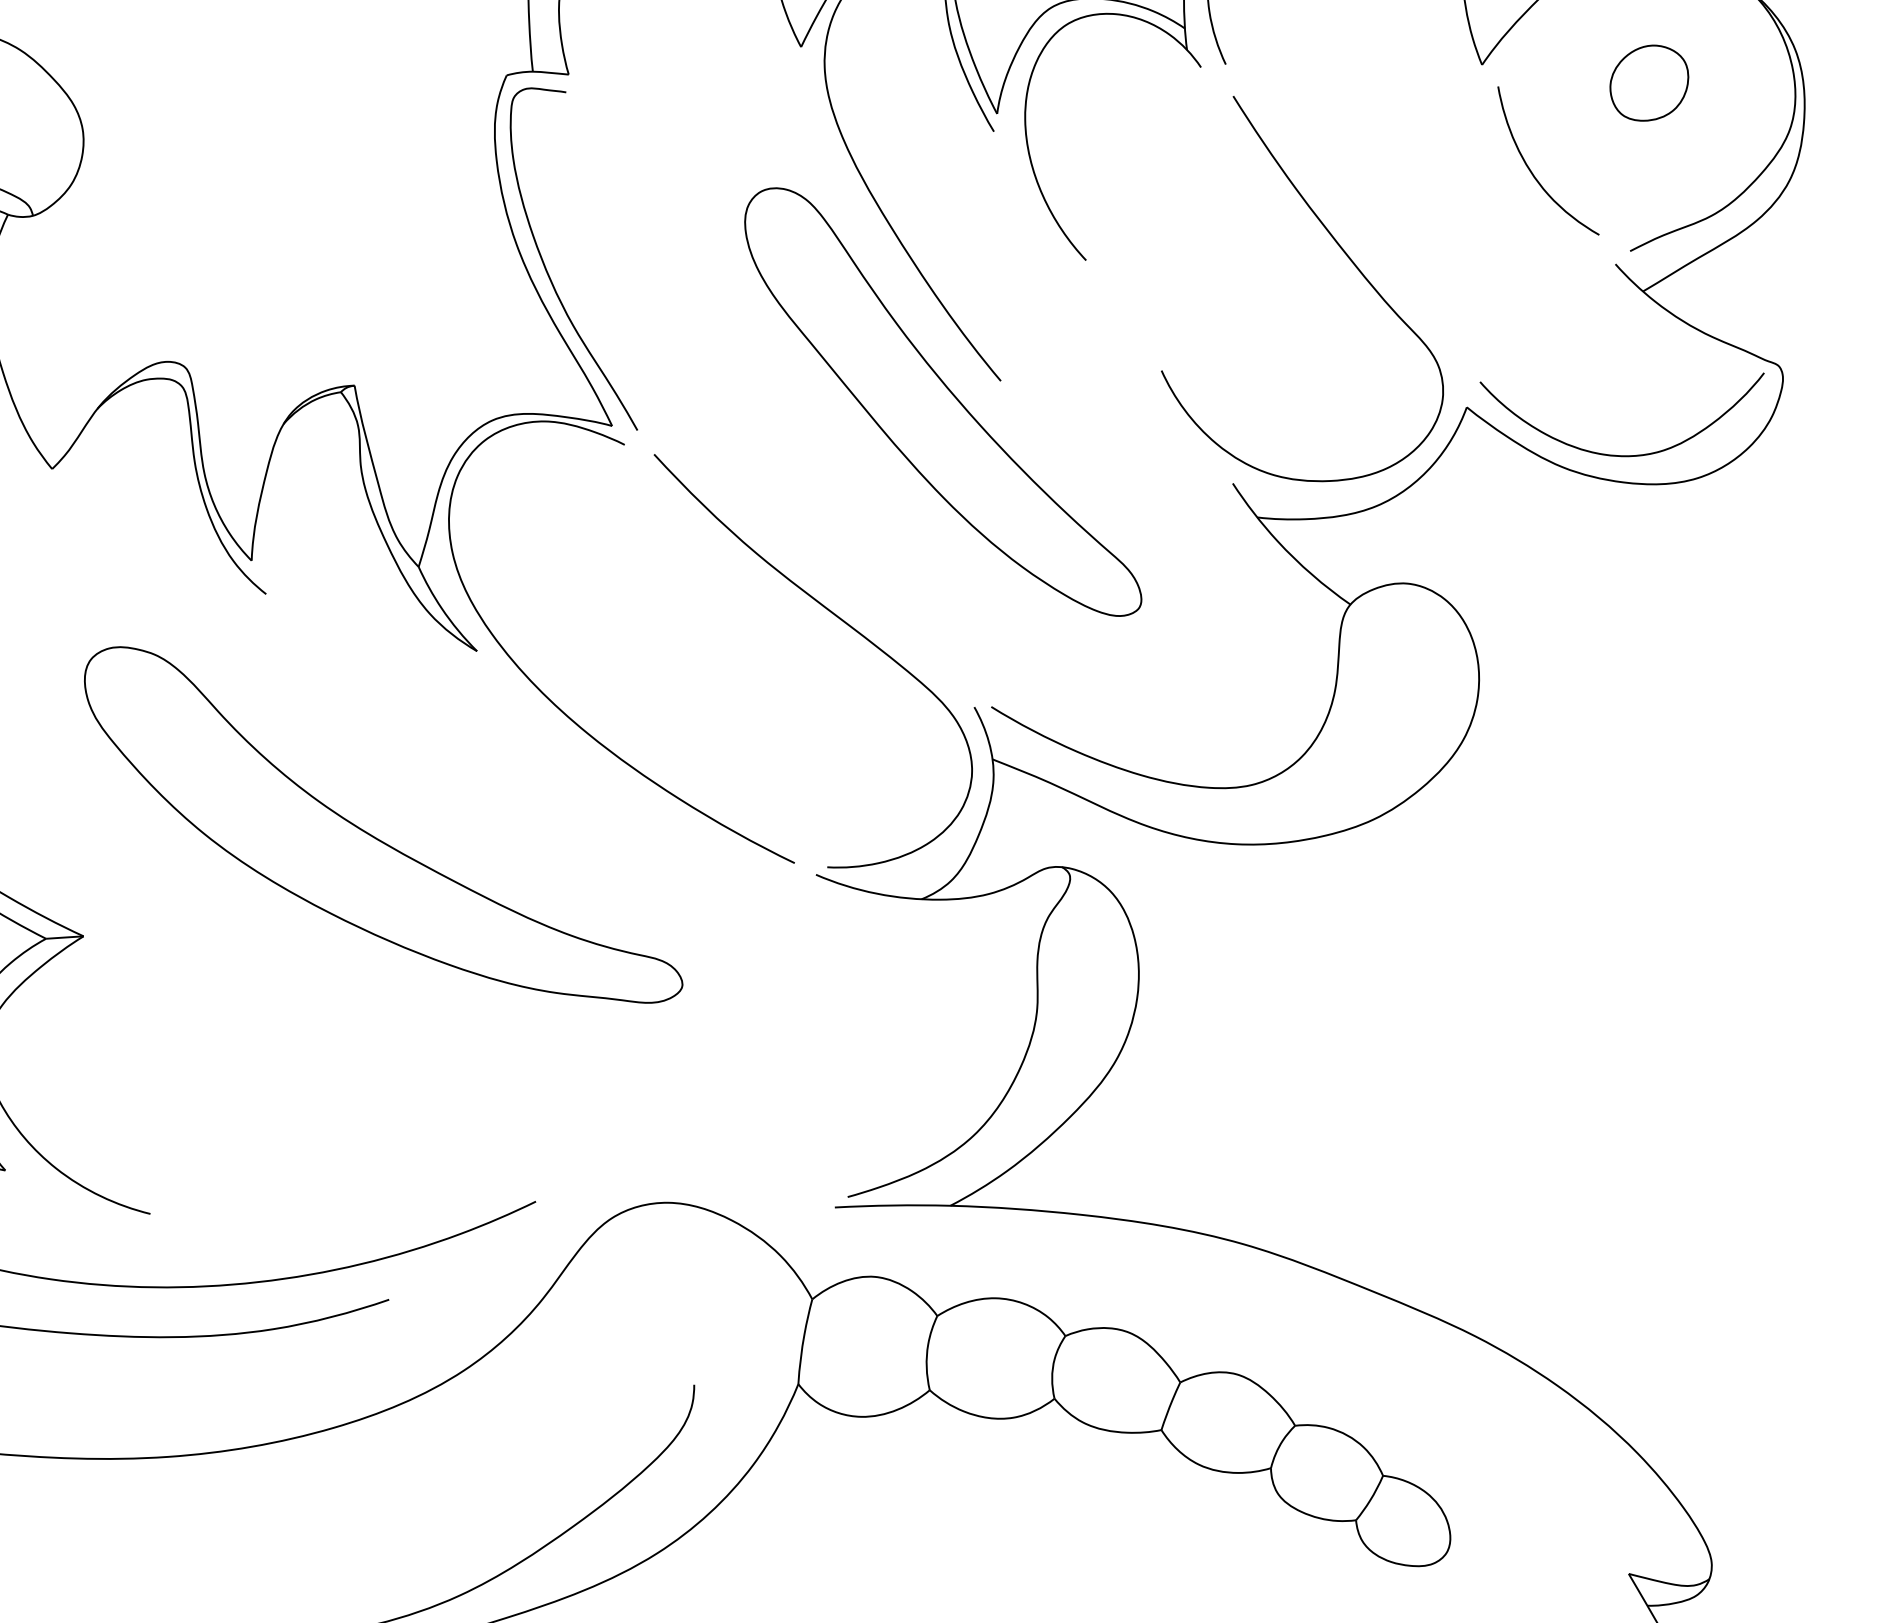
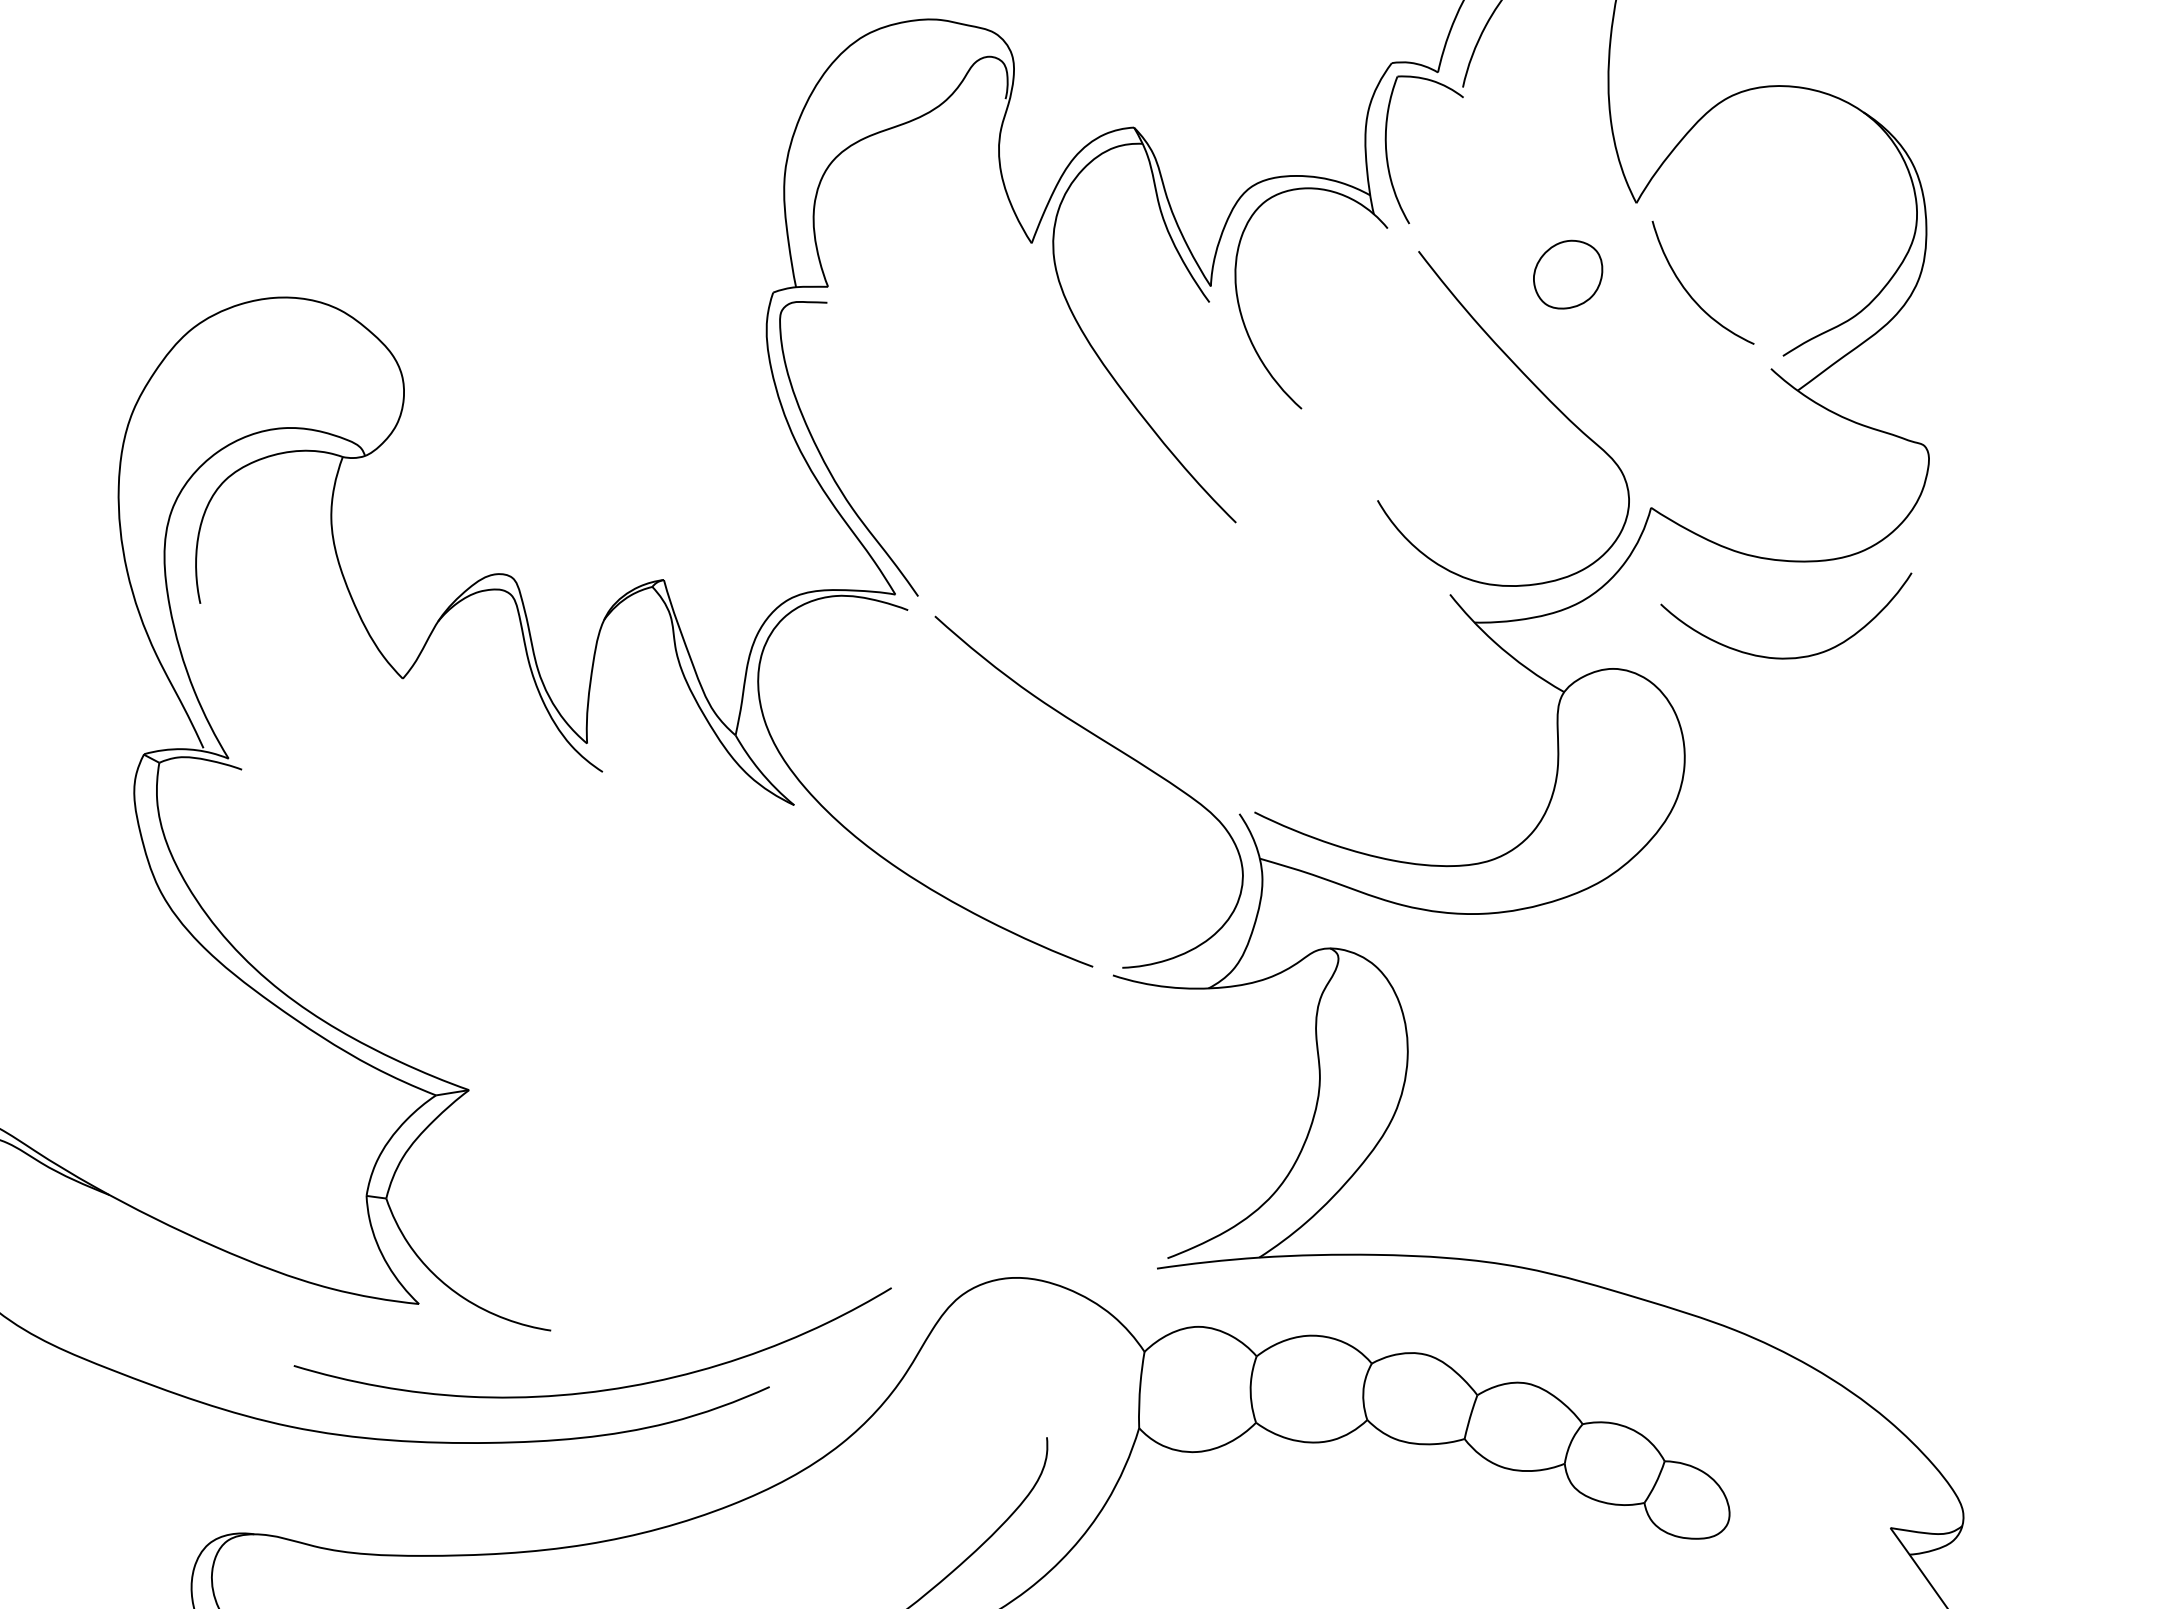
part: (1649, 83) -> (1568, 274), moved
part: (944, 401) -> (1187, 545), removed
curve: (1615, 454) -> (1786, 657), moved
part: (376, 837) -> (720, 978), removed

